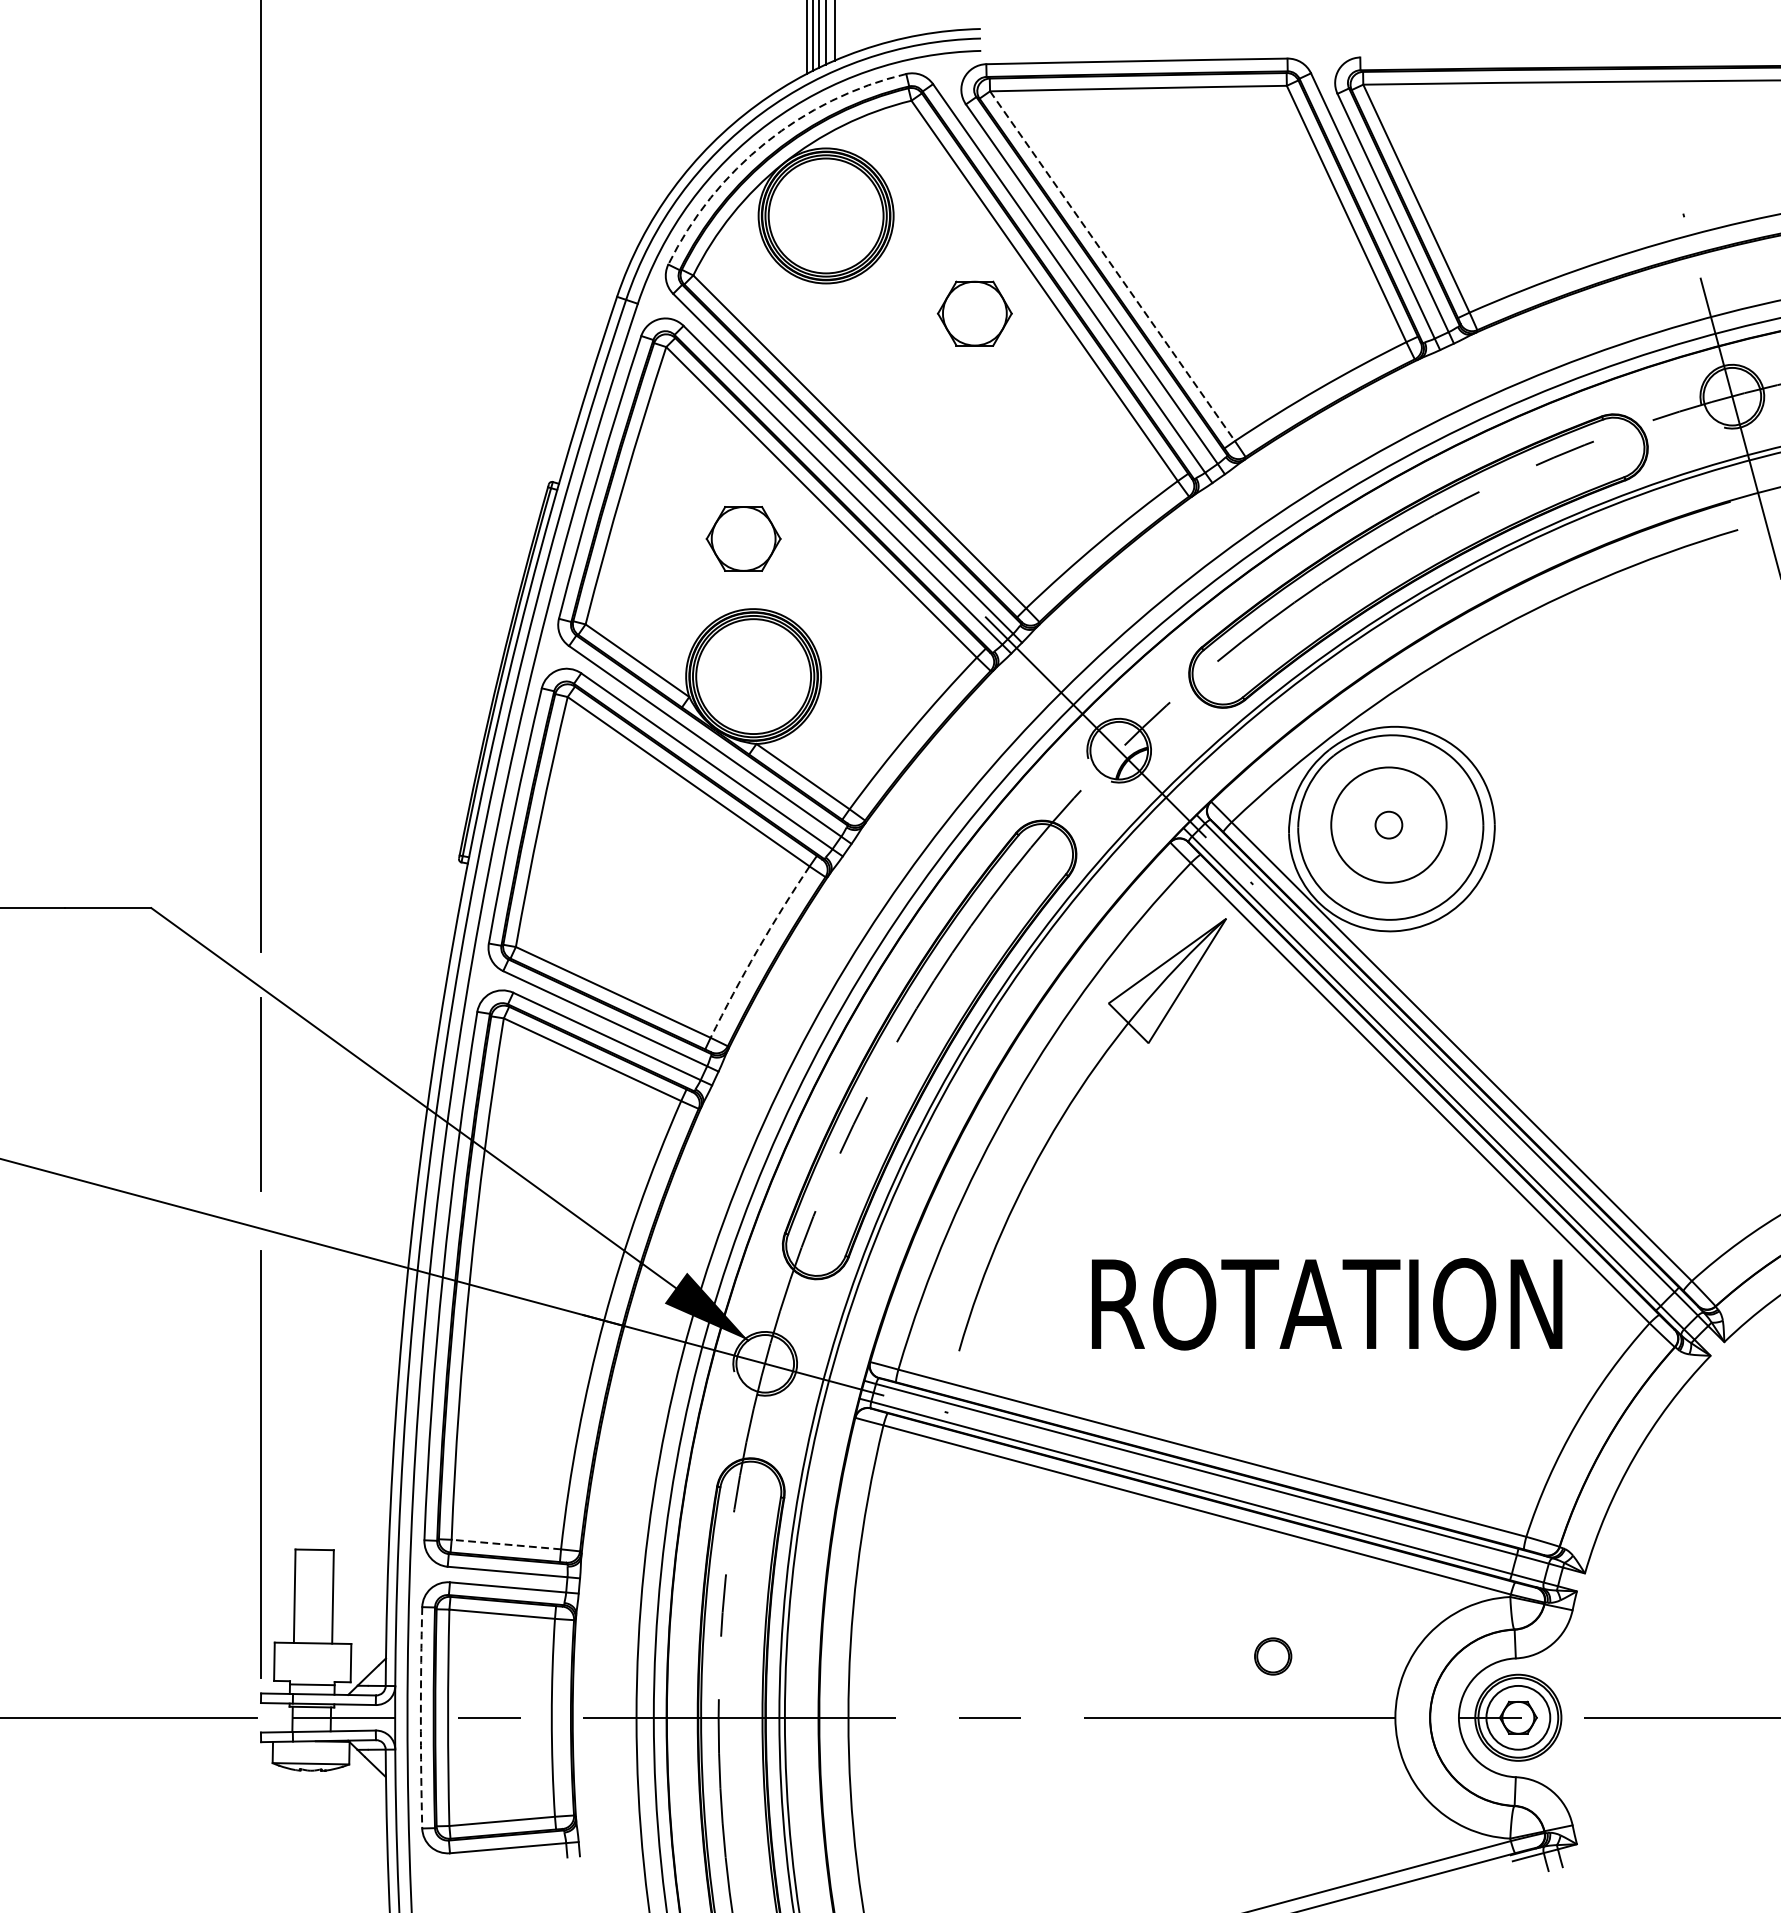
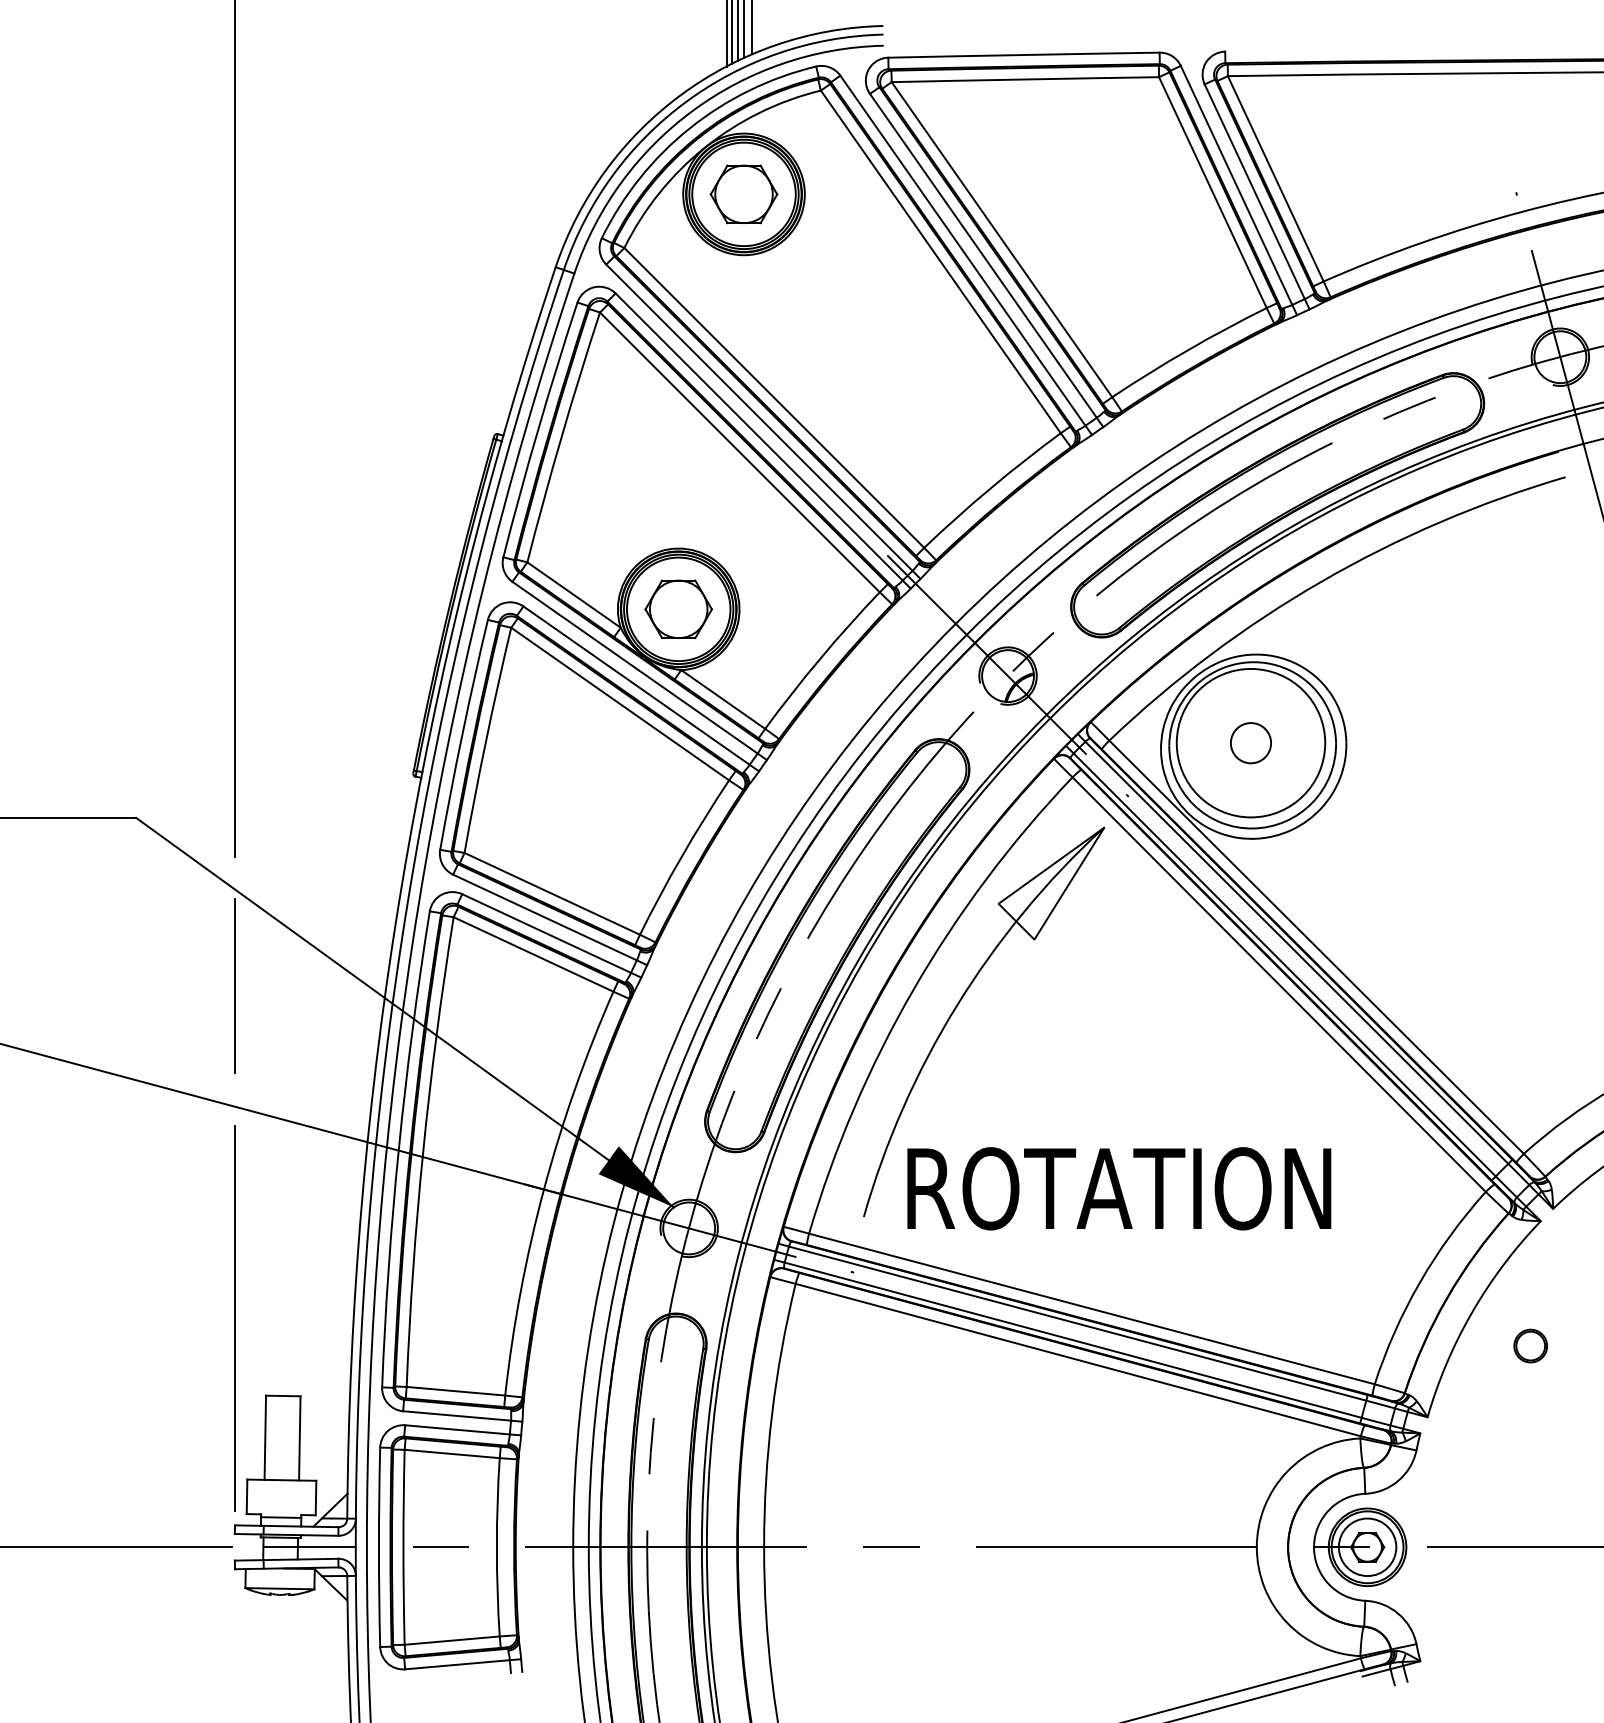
arc: (765, 142) -> (689, 128), dashed -> solid
line: (1113, 267) -> (1002, 240), dashed -> solid
part: (974, 313) -> (743, 194), moved
part: (743, 539) -> (678, 609), moved
circle: (1388, 824) -> (1250, 742), size x1.43
circle: (1388, 825) -> (1250, 743), size x1.67
arc: (757, 950) -> (682, 856), dashed -> solid
text: (1327, 1303) -> (1119, 1188), moved
line: (505, 1544) -> (455, 1391), dashed -> solid
part: (1272, 1655) -> (1530, 1345), moved
arc: (420, 1718) -> (378, 1547), dashed -> solid

